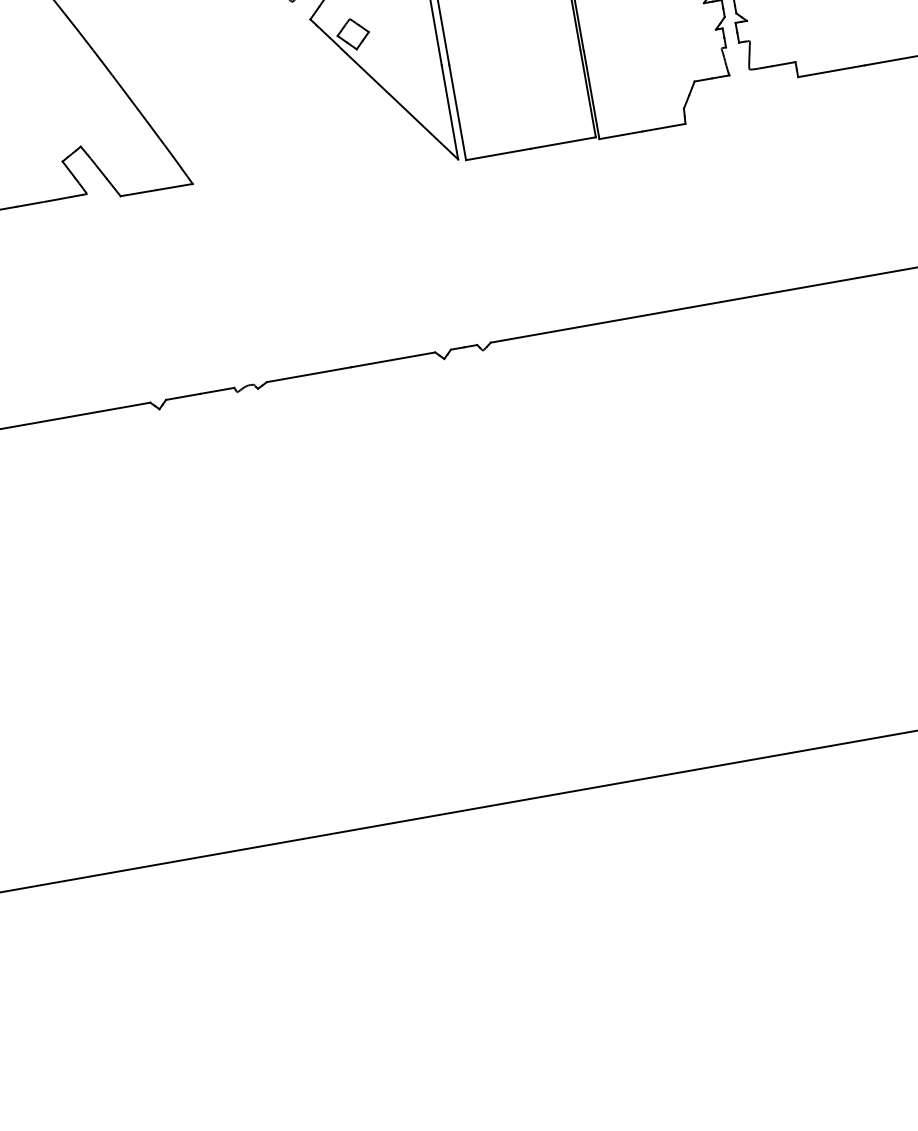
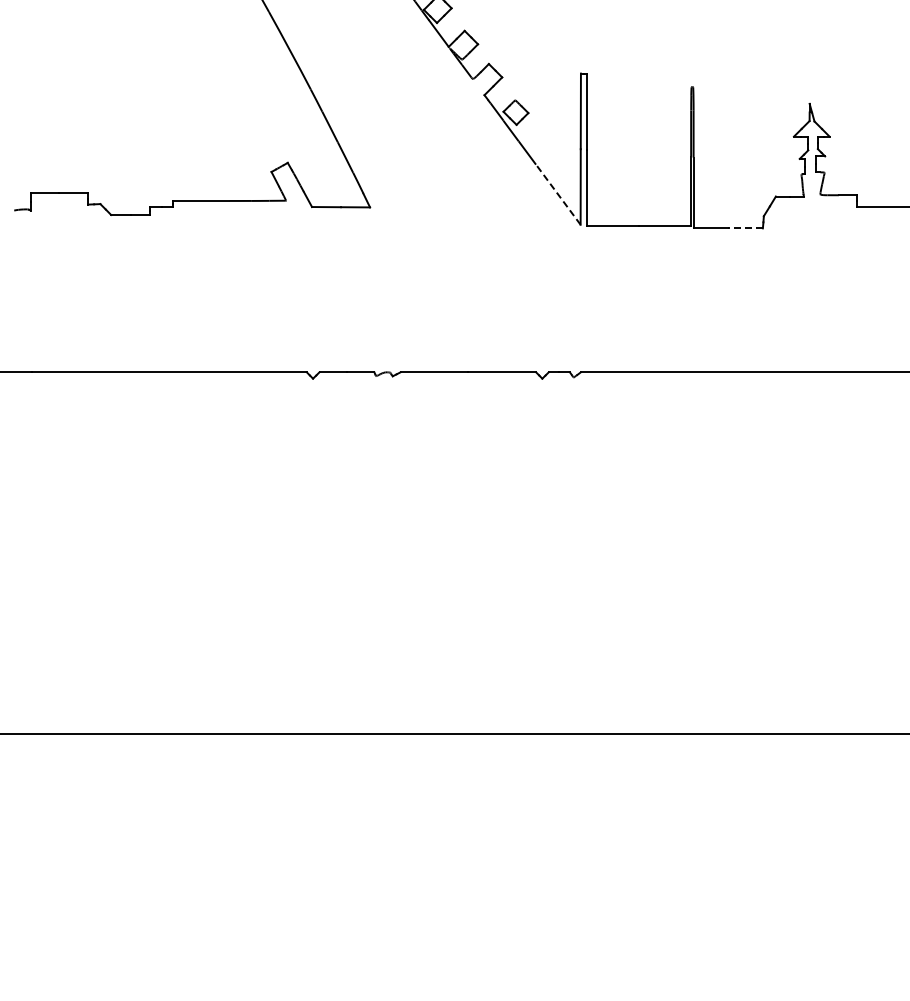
line: (424, 126) -> (558, 194), solid -> dashed
line: (663, 127) -> (745, 228), solid -> dashed

